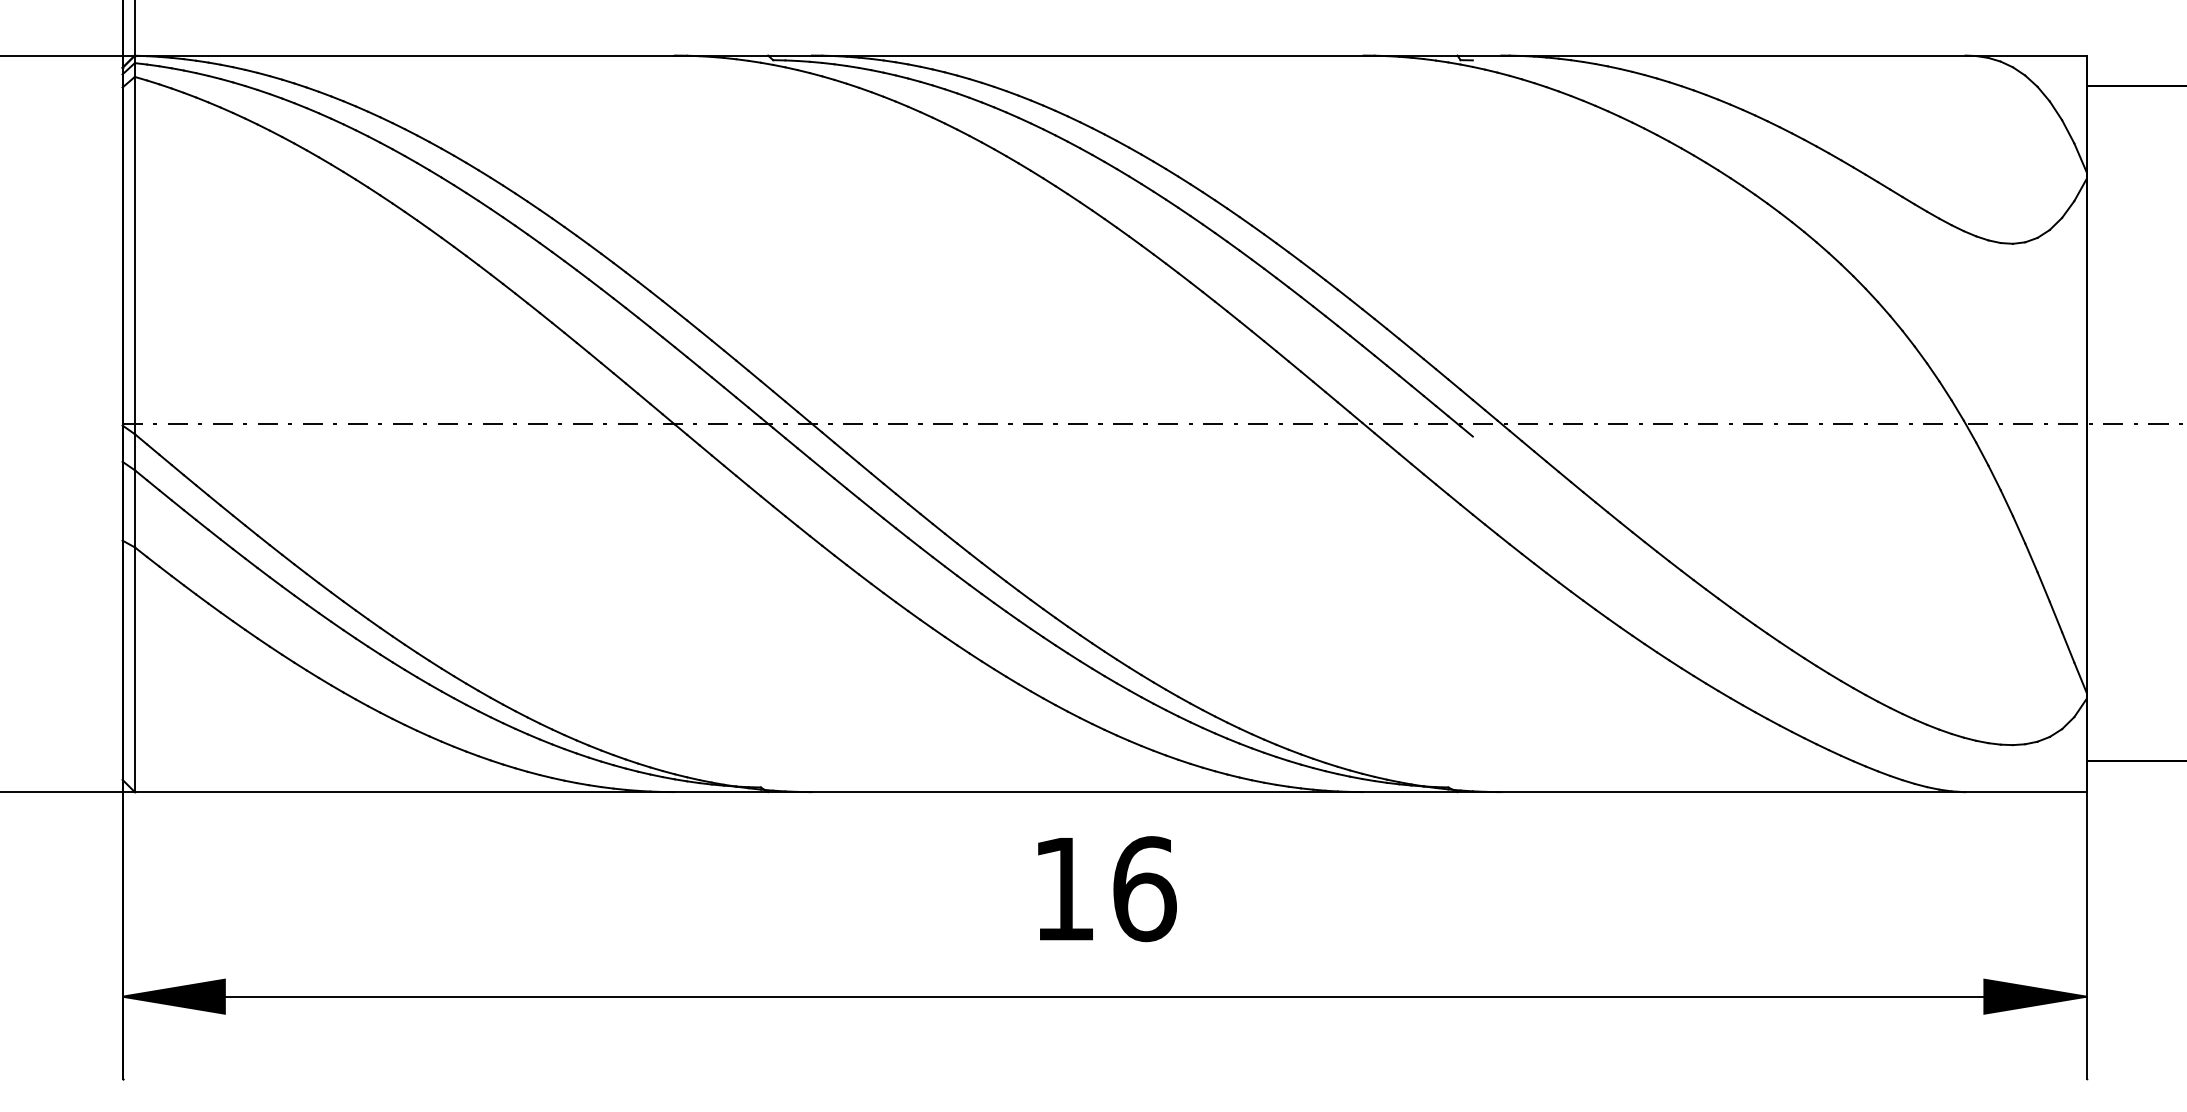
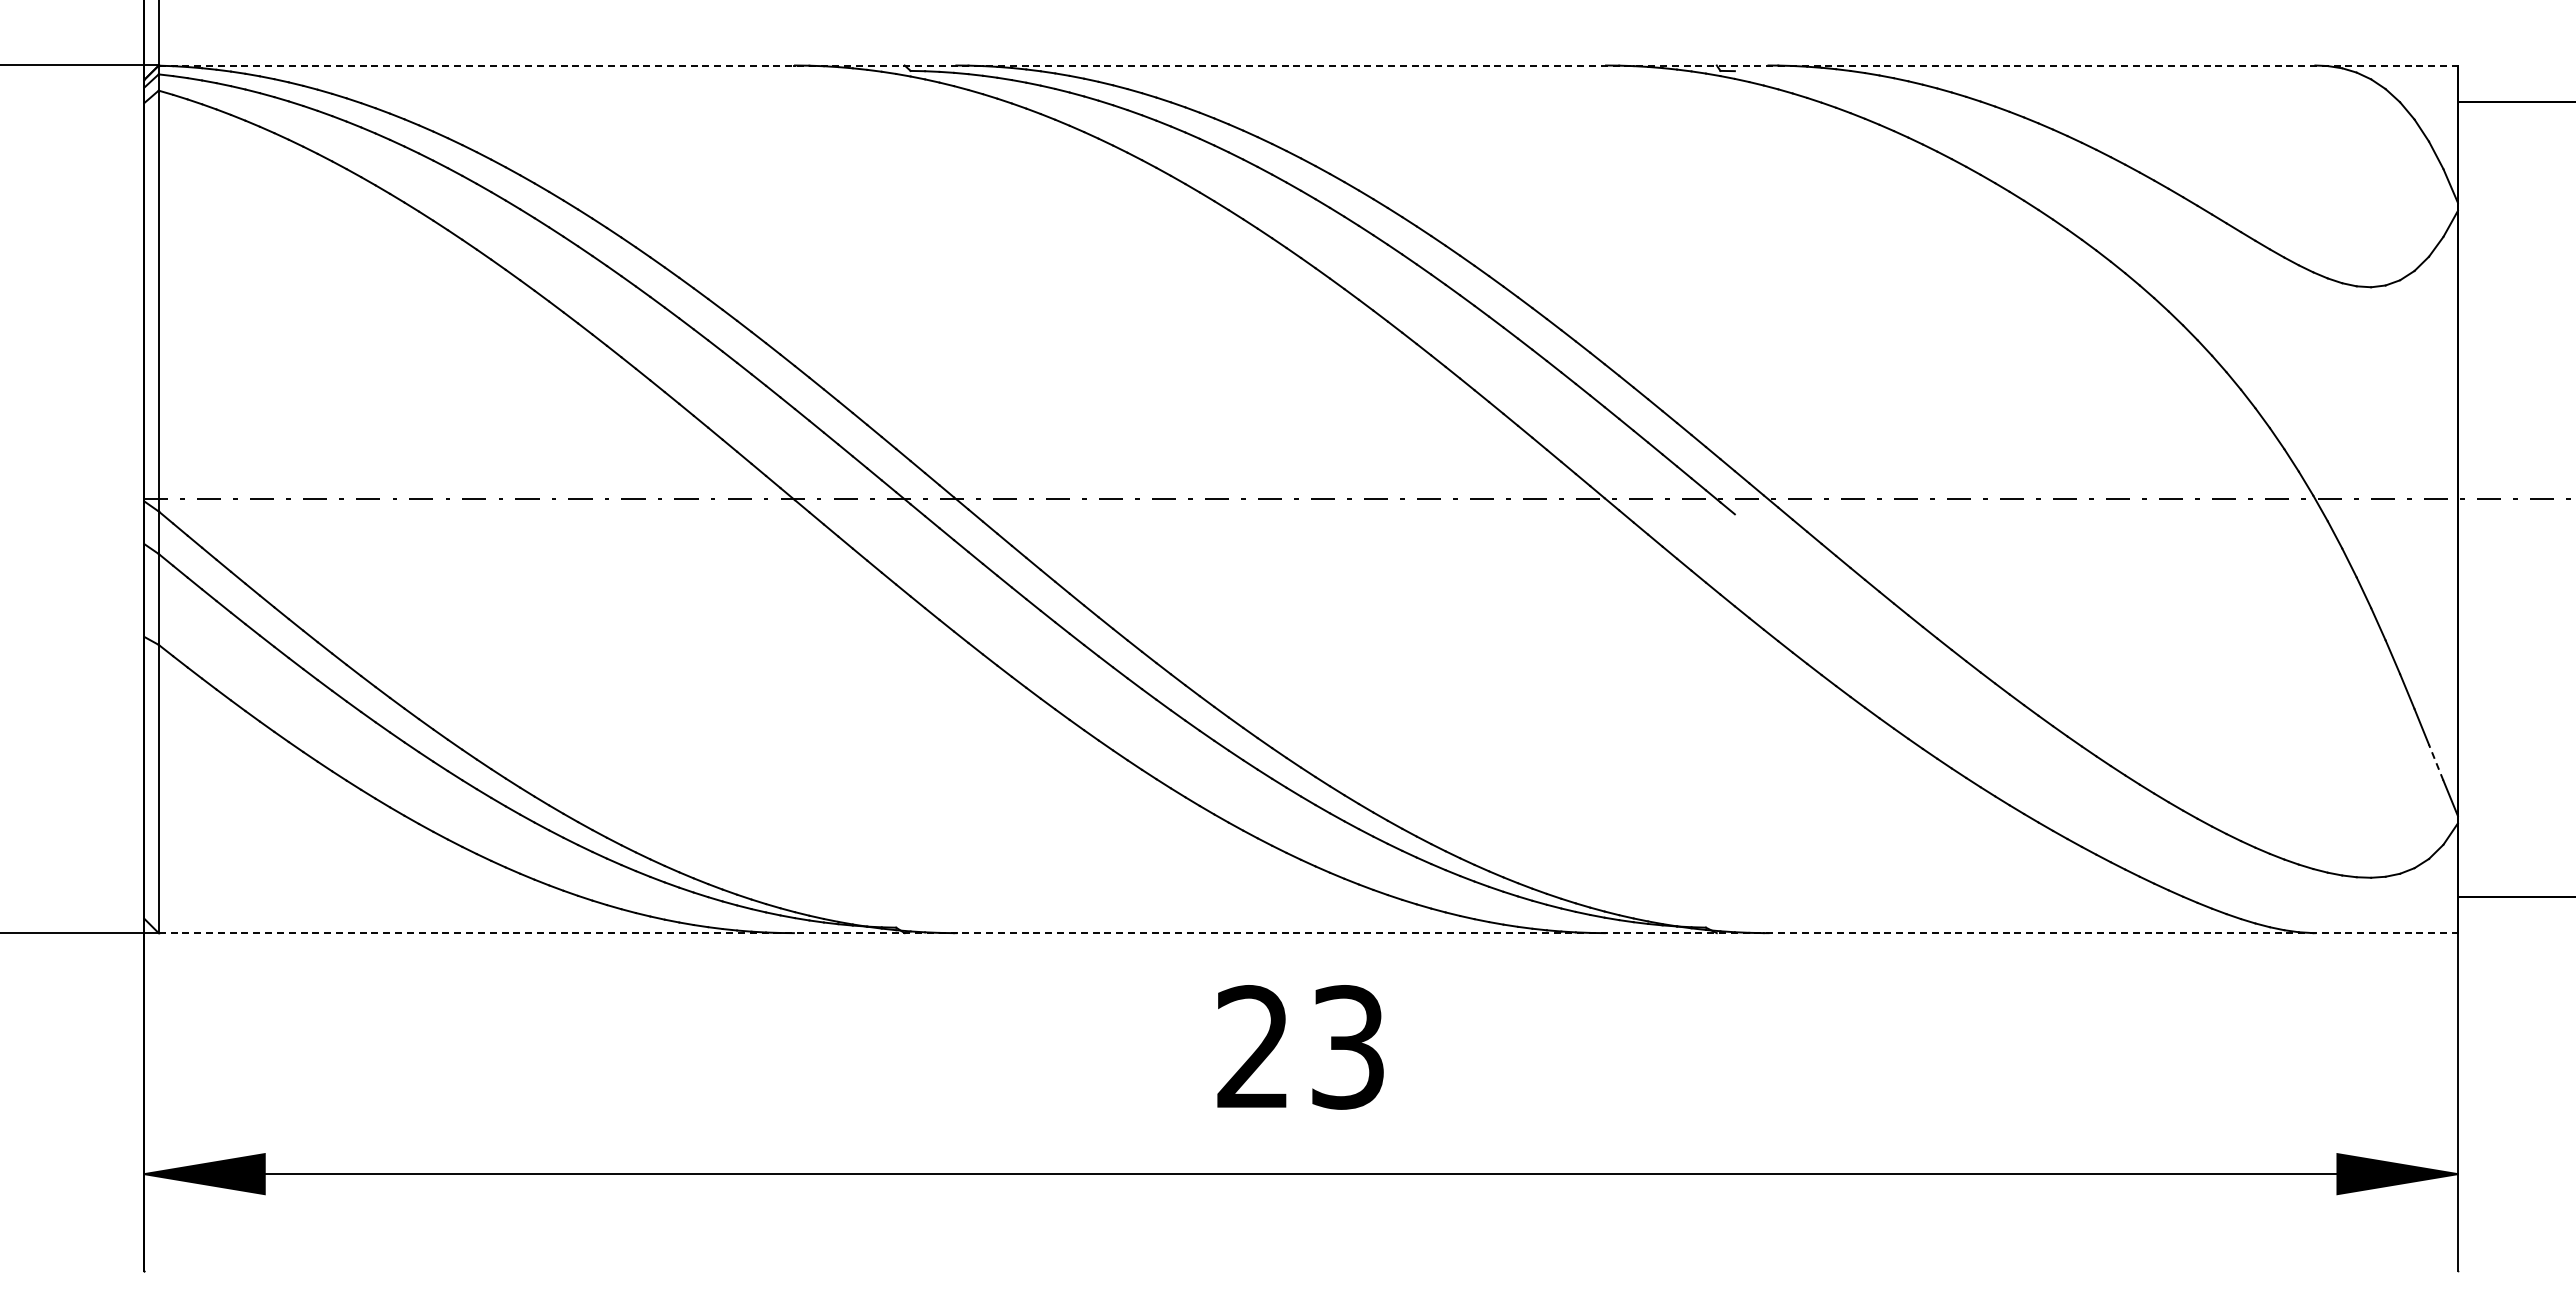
line: (1110, 55) -> (1308, 65), solid -> dashed
line: (2068, 647) -> (2436, 762), solid -> dashed
line: (1110, 792) -> (1308, 933), solid -> dashed
text: (1104, 889) -> (1301, 1047), 16 -> 23

